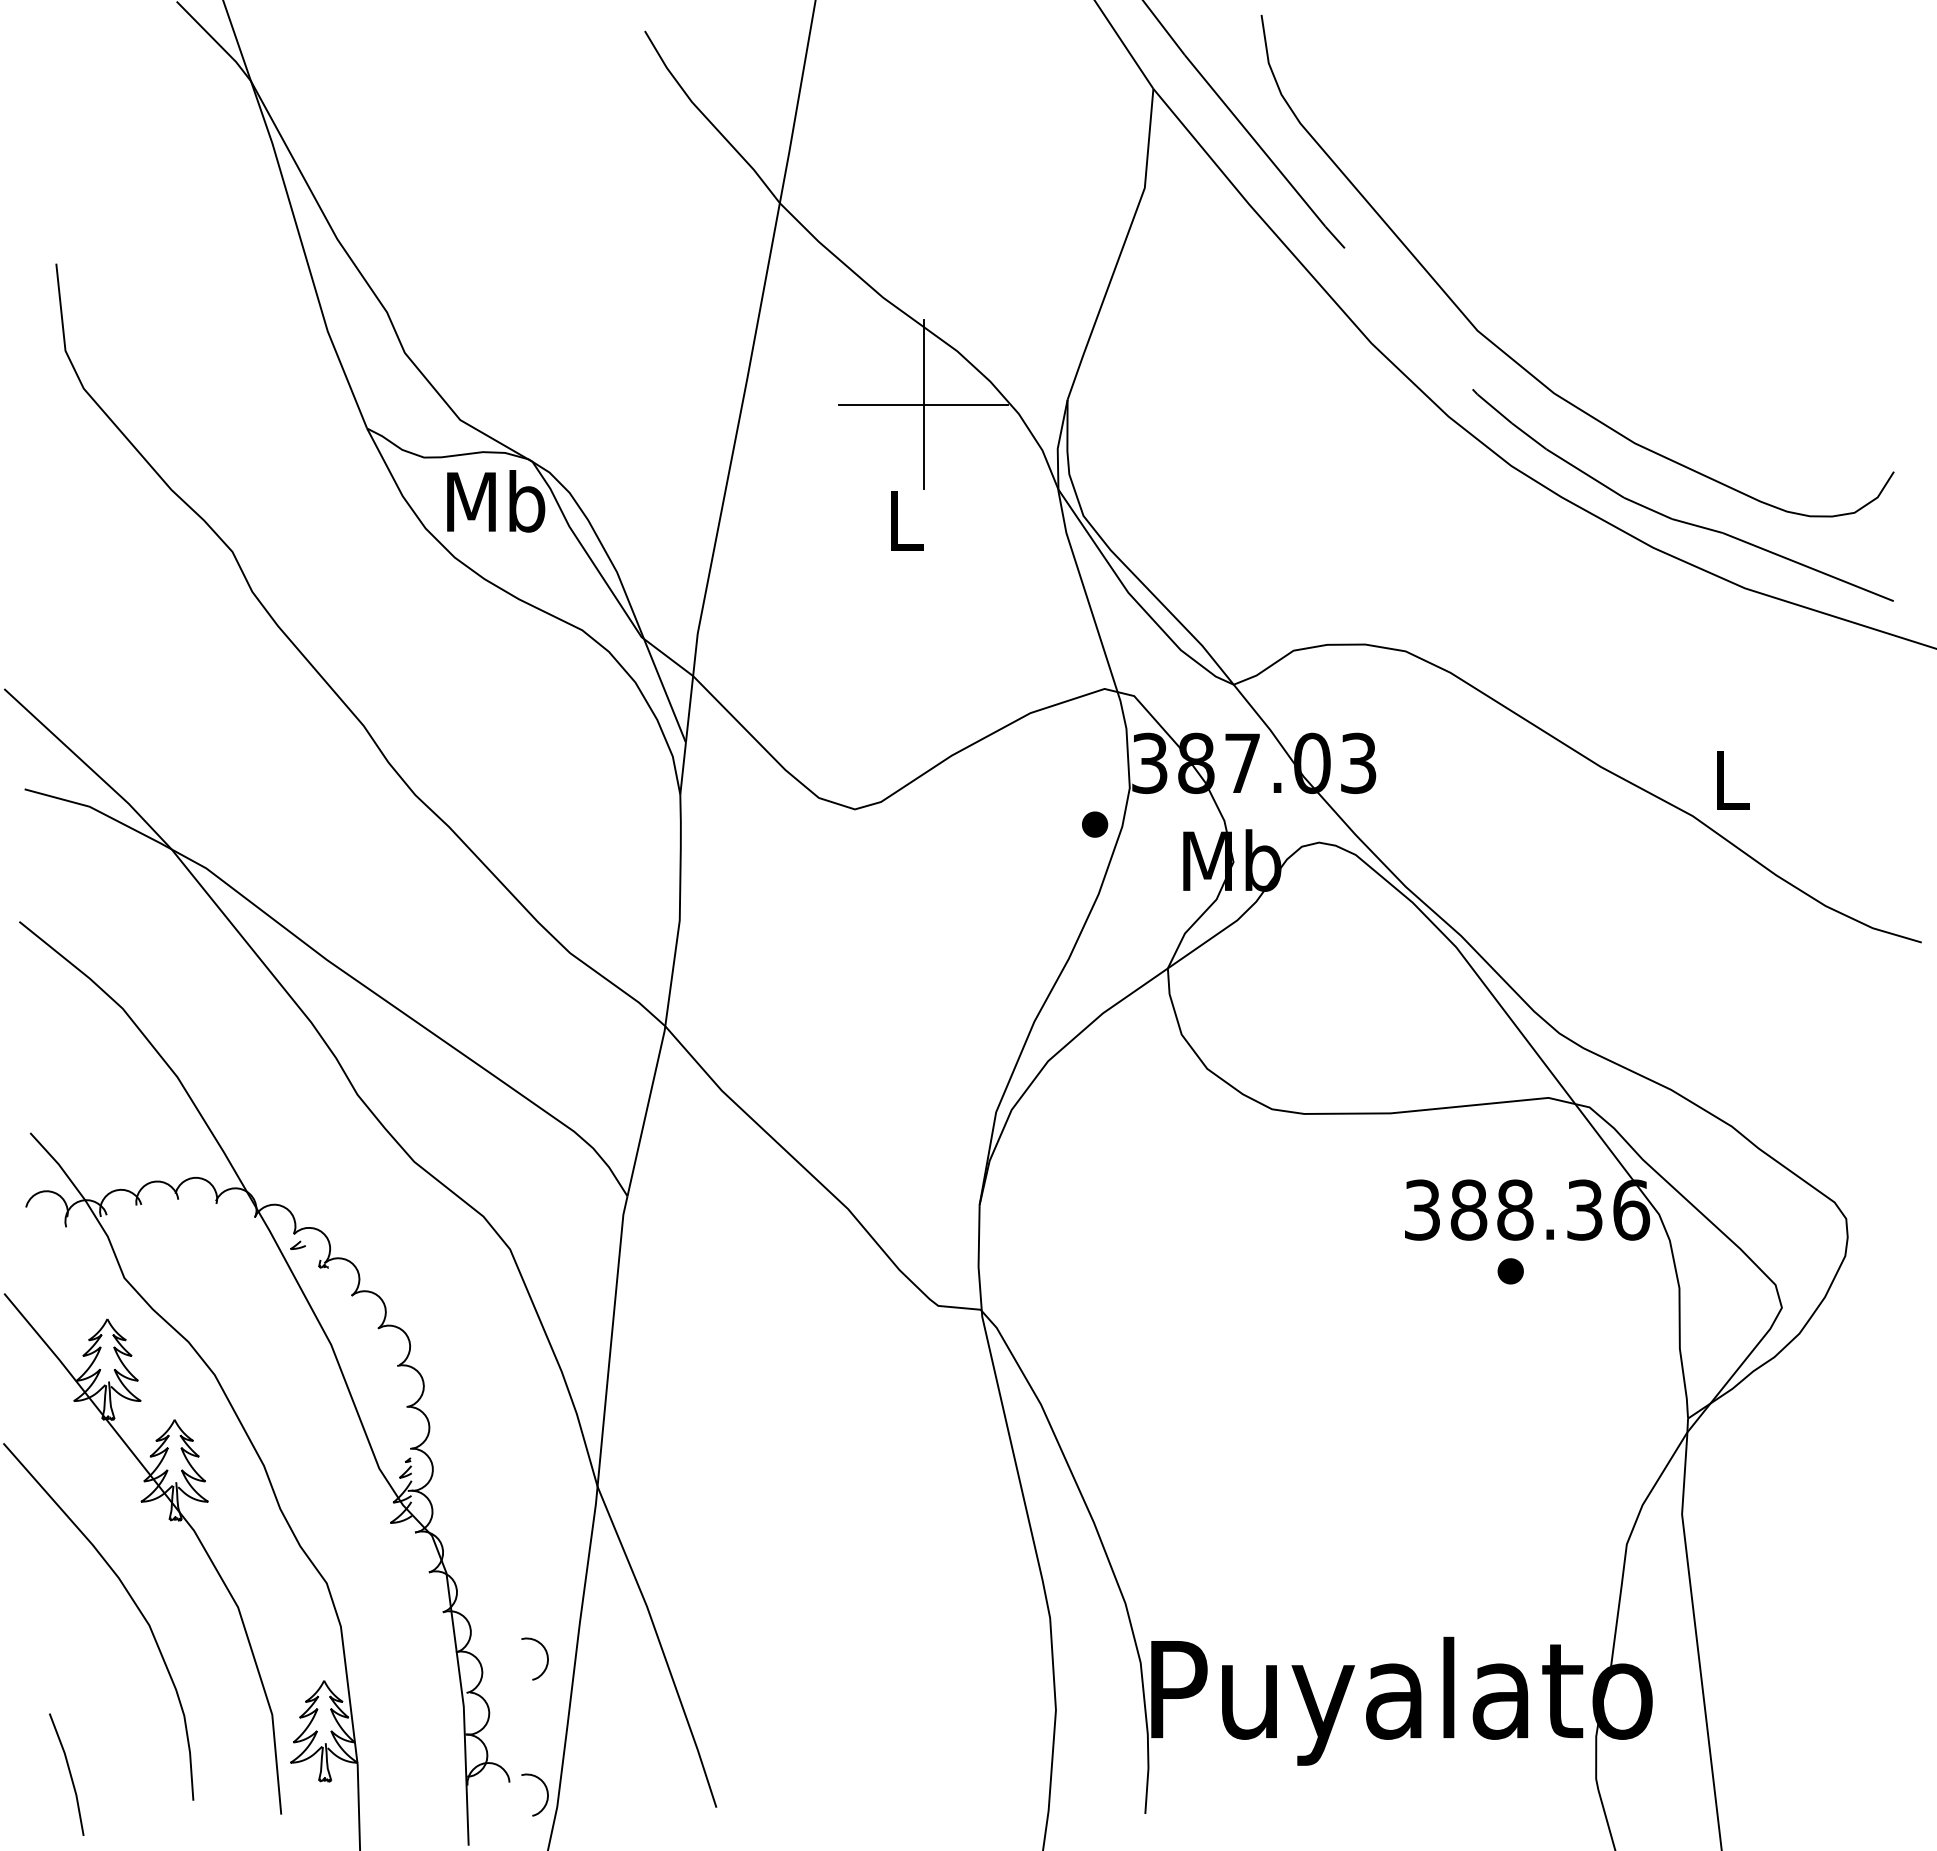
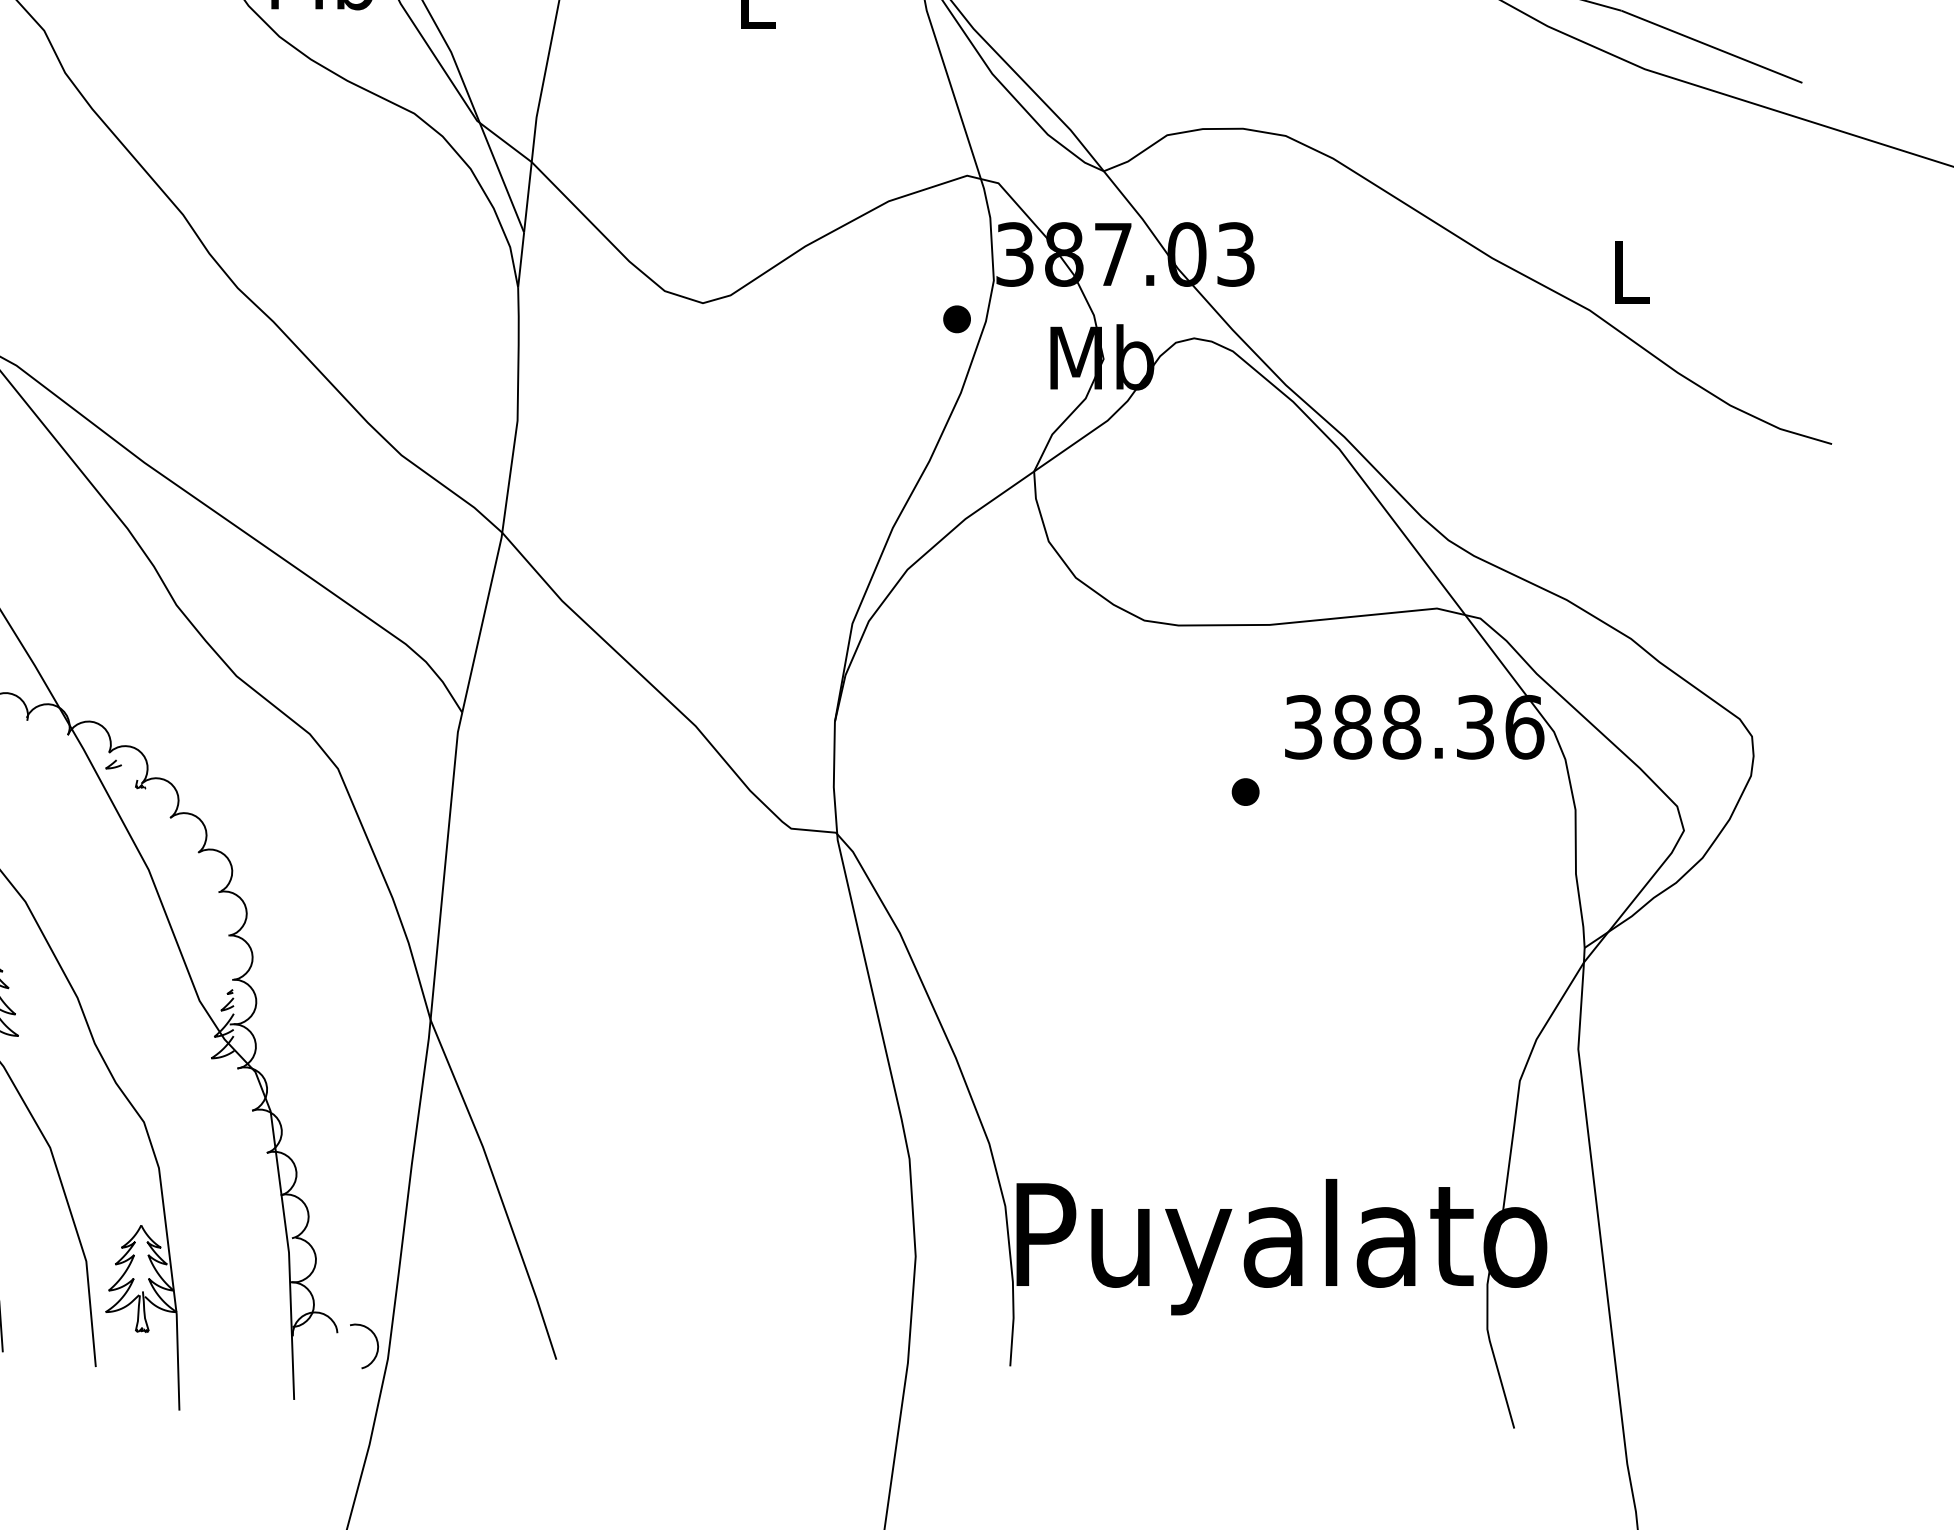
part: (1510, 1271) -> (1245, 792), moved
curve: (546, 1657) -> (376, 1200), removed

